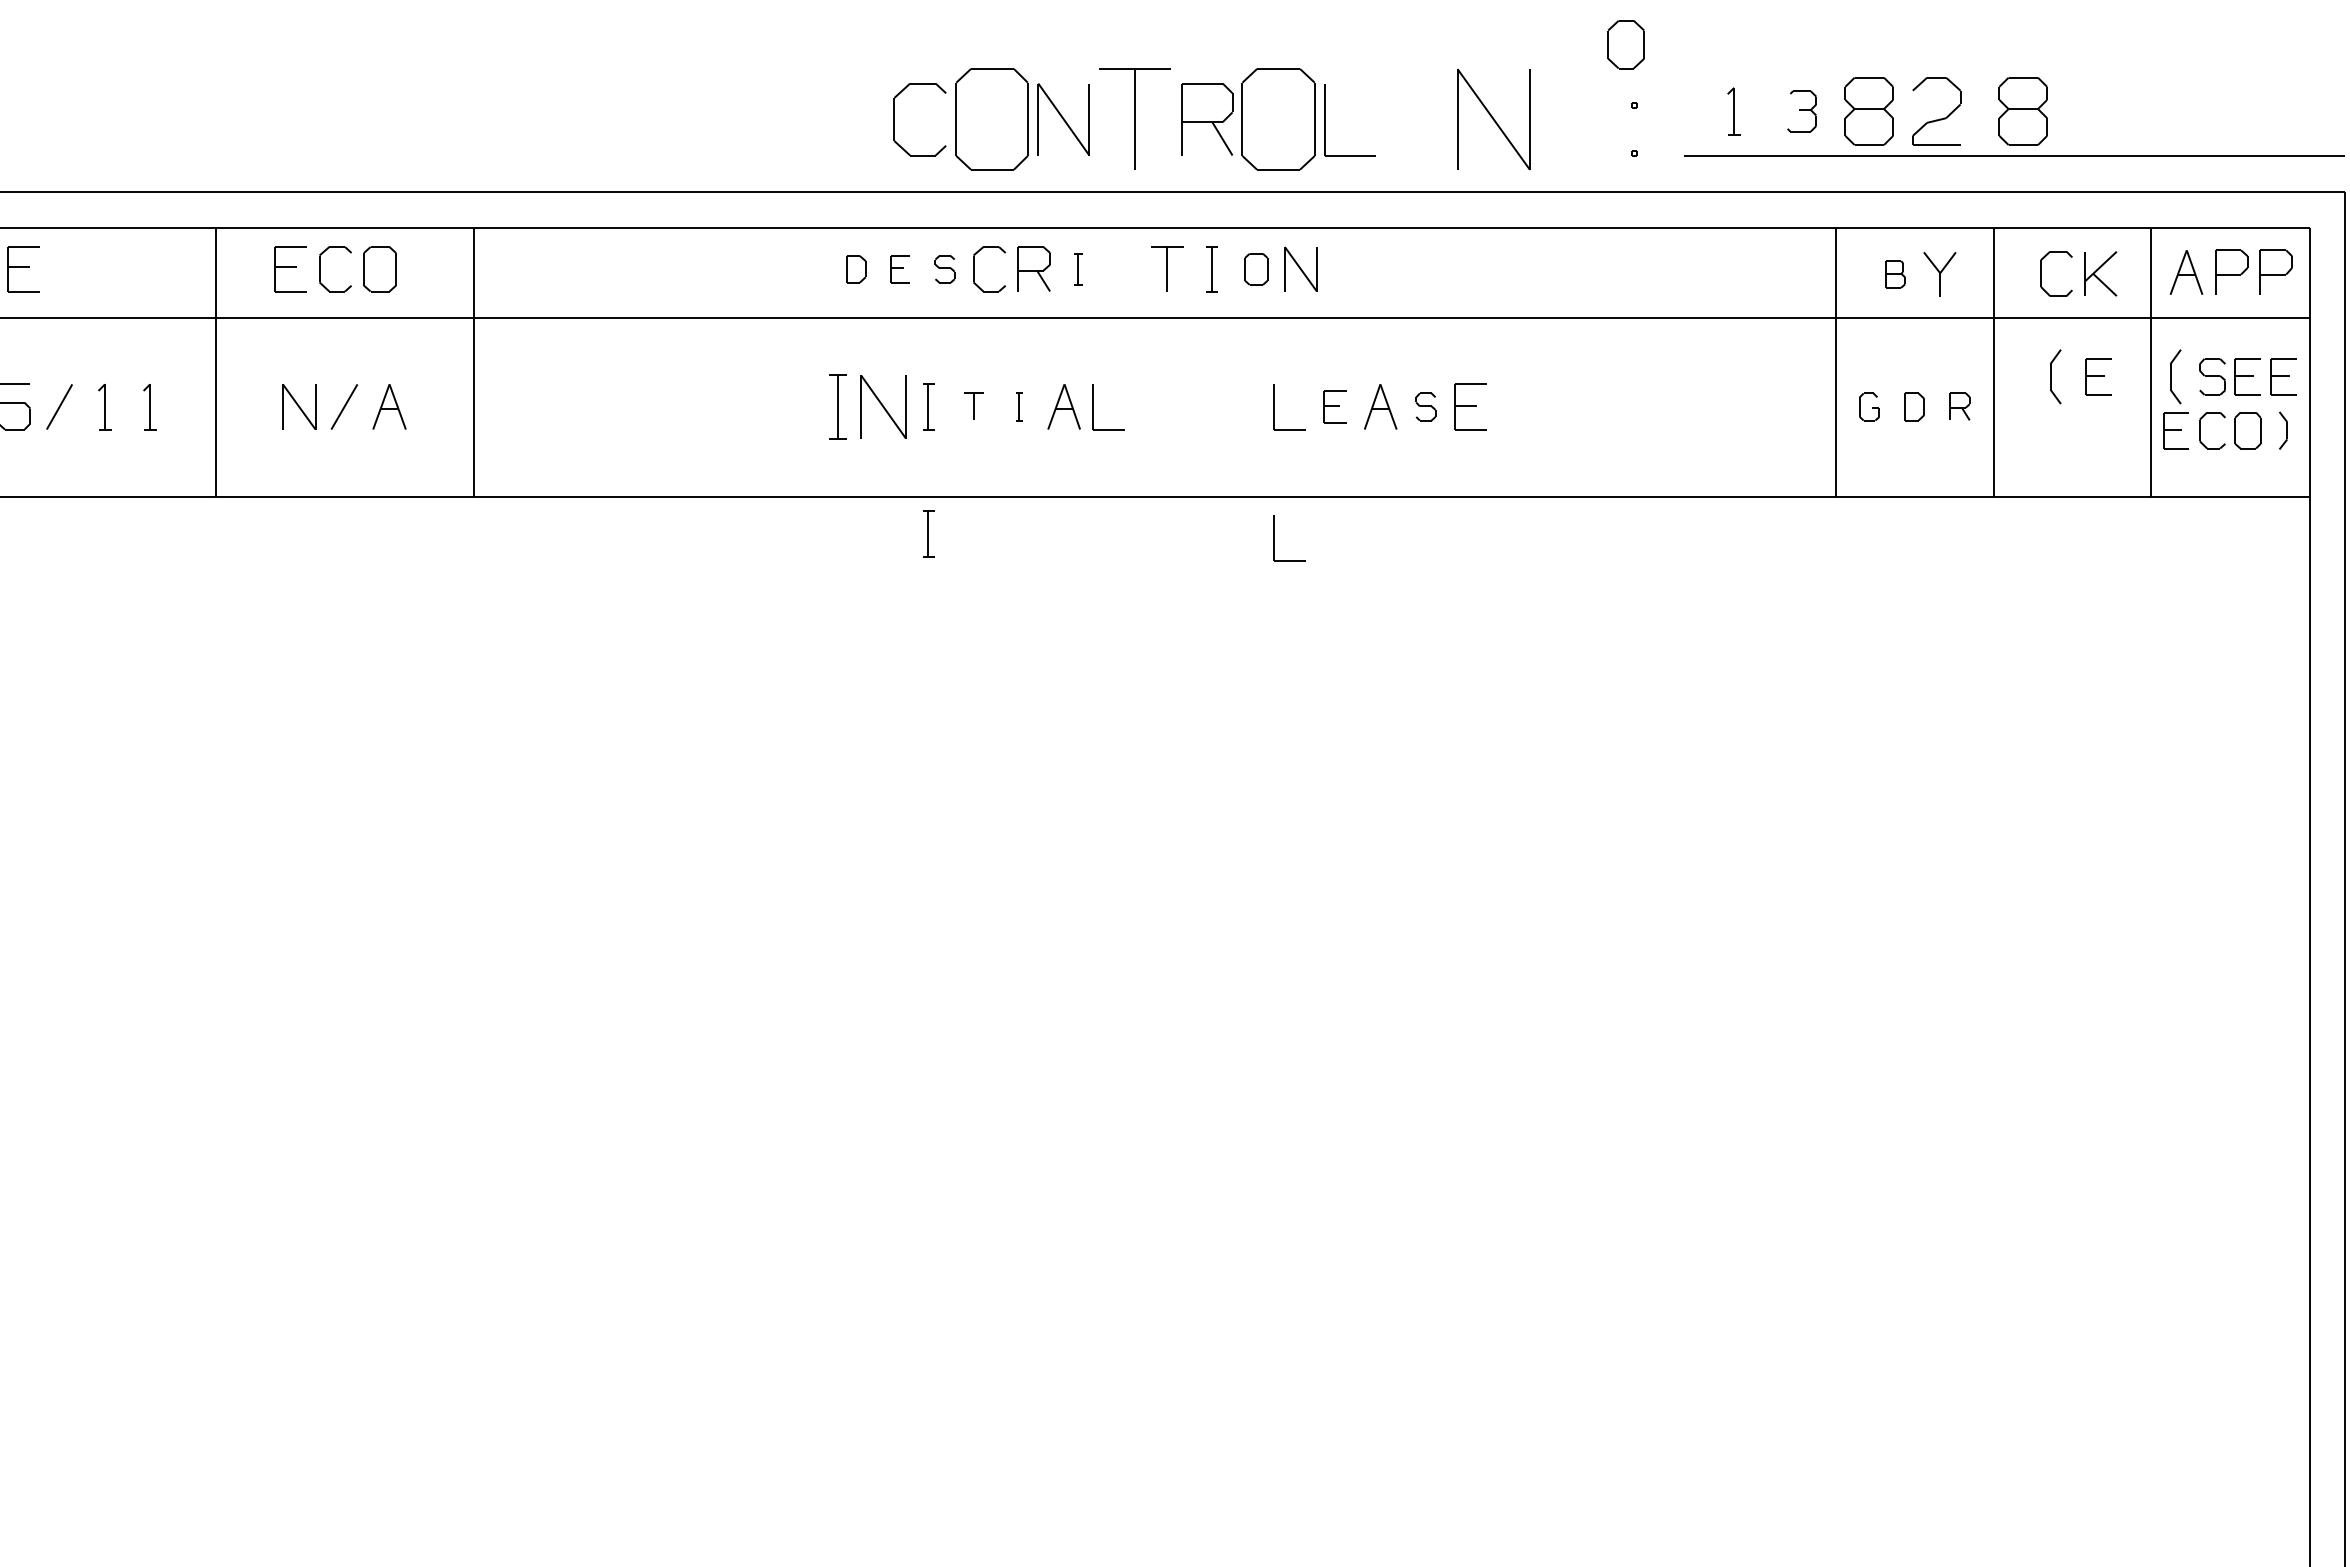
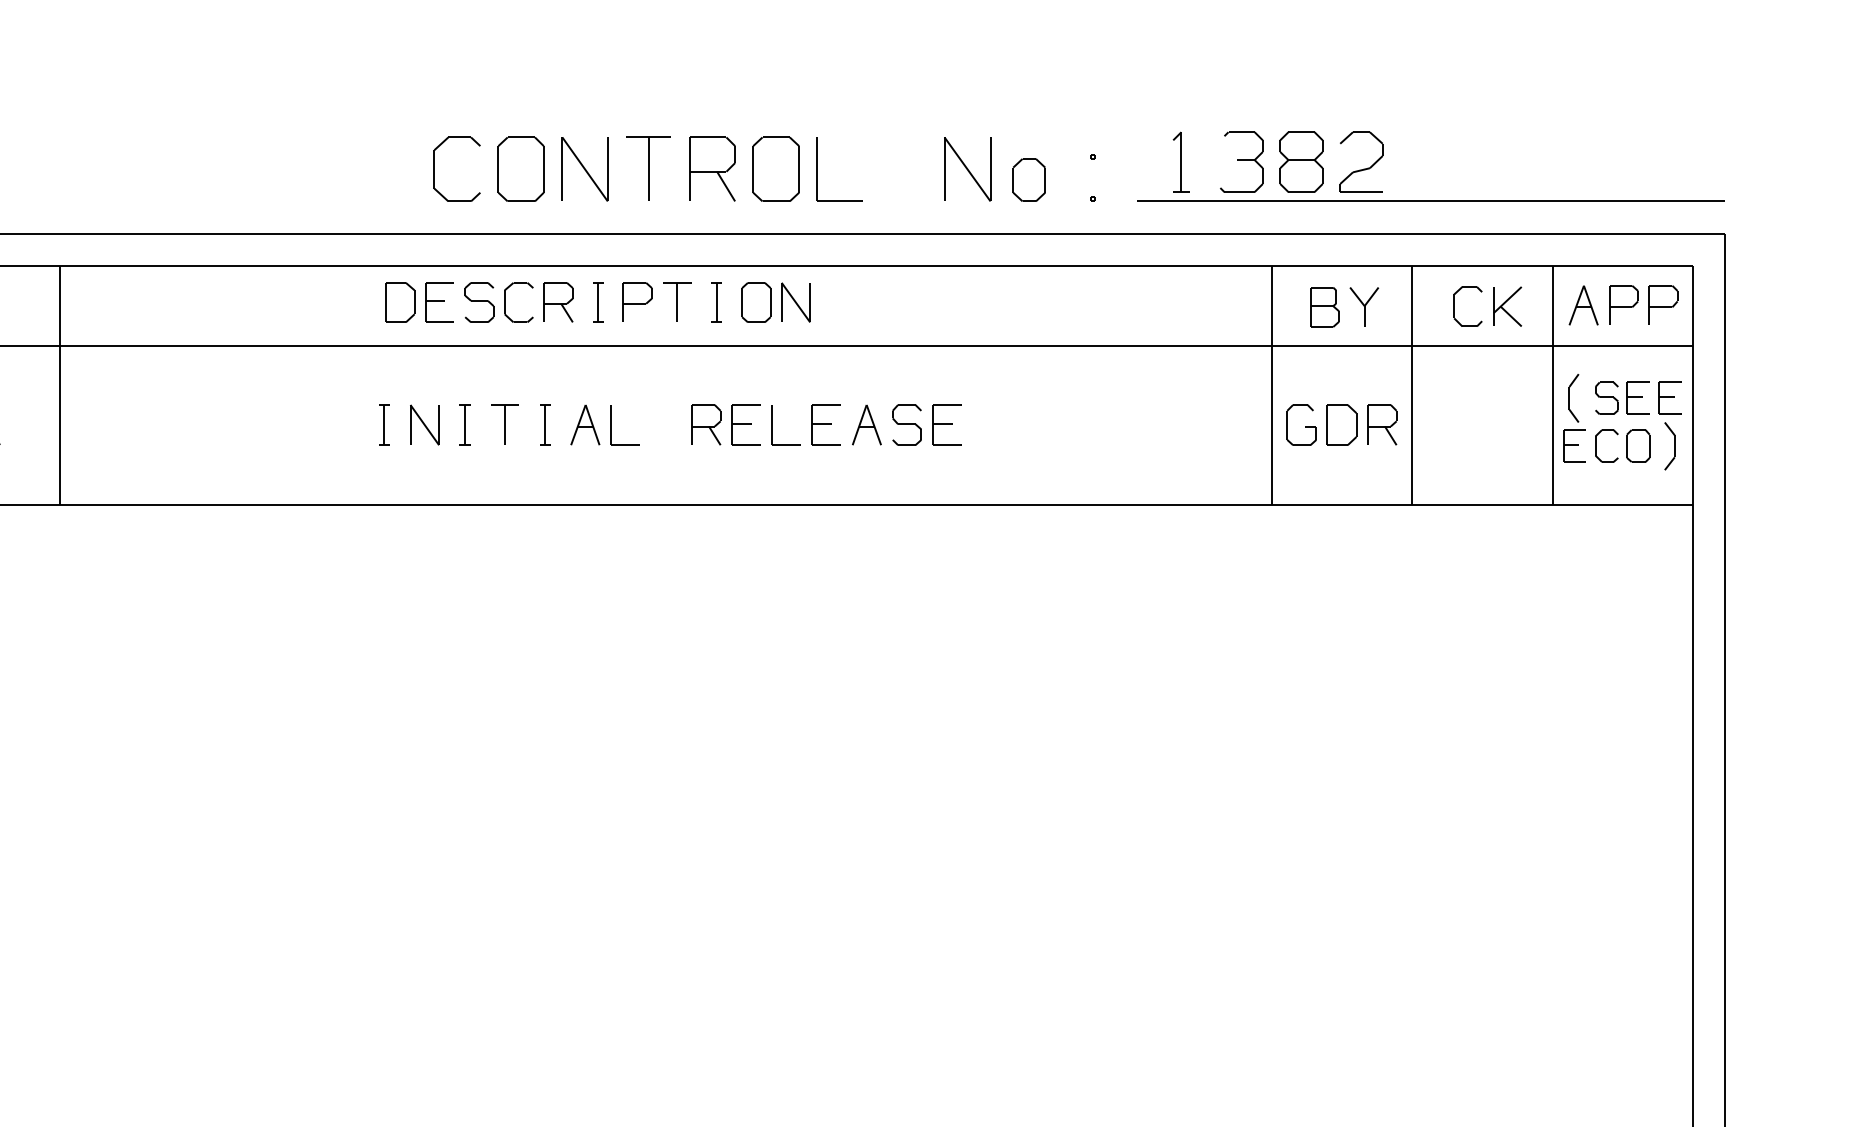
part: (1625, 44) -> (1028, 180), moved
part: (1733, 111) -> (1180, 162), size x1.43
part: (1801, 111) -> (1241, 162), size x1.67
part: (2022, 111) -> (1437, 162), removed
part: (991, 119) -> (520, 169), size x0.71
part: (1135, 119) -> (648, 169), size x0.71
part: (1278, 119) -> (776, 169), size x0.71
part: (1493, 119) -> (967, 169), size x0.71
part: (1122, 268) -> (637, 301), added
part: (855, 269) -> (399, 302), size x1.67
part: (900, 269) -> (439, 302), size x1.67
part: (944, 269) -> (478, 302), size x1.67
part: (1078, 269) -> (598, 302), size x1.43
part: (1255, 269) -> (755, 302), size x1.43
part: (1895, 274) -> (1324, 307), size x1.67
part: (2055, 376) -> (1467, 397), removed
part: (2098, 376) -> (1505, 397), removed
part: (838, 406) -> (384, 424), size x0.71
part: (883, 406) -> (424, 424), size x0.71
part: (973, 406) -> (504, 424), size x1.67
part: (1019, 406) -> (545, 424), size x1.67
part: (1199, 406) -> (705, 424), added
part: (1244, 406) -> (745, 424), added
part: (1334, 406) -> (825, 424), size x1.43
part: (1425, 406) -> (906, 424), size x1.67
part: (1869, 406) -> (1301, 424), size x1.67
part: (1914, 406) -> (1341, 424), size x1.67
part: (1959, 406) -> (1381, 424), size x1.67
part: (2283, 430) -> (1669, 446), size x1.43
part: (928, 533) -> (464, 537), removed
part: (1274, 538) -> (772, 542), removed

